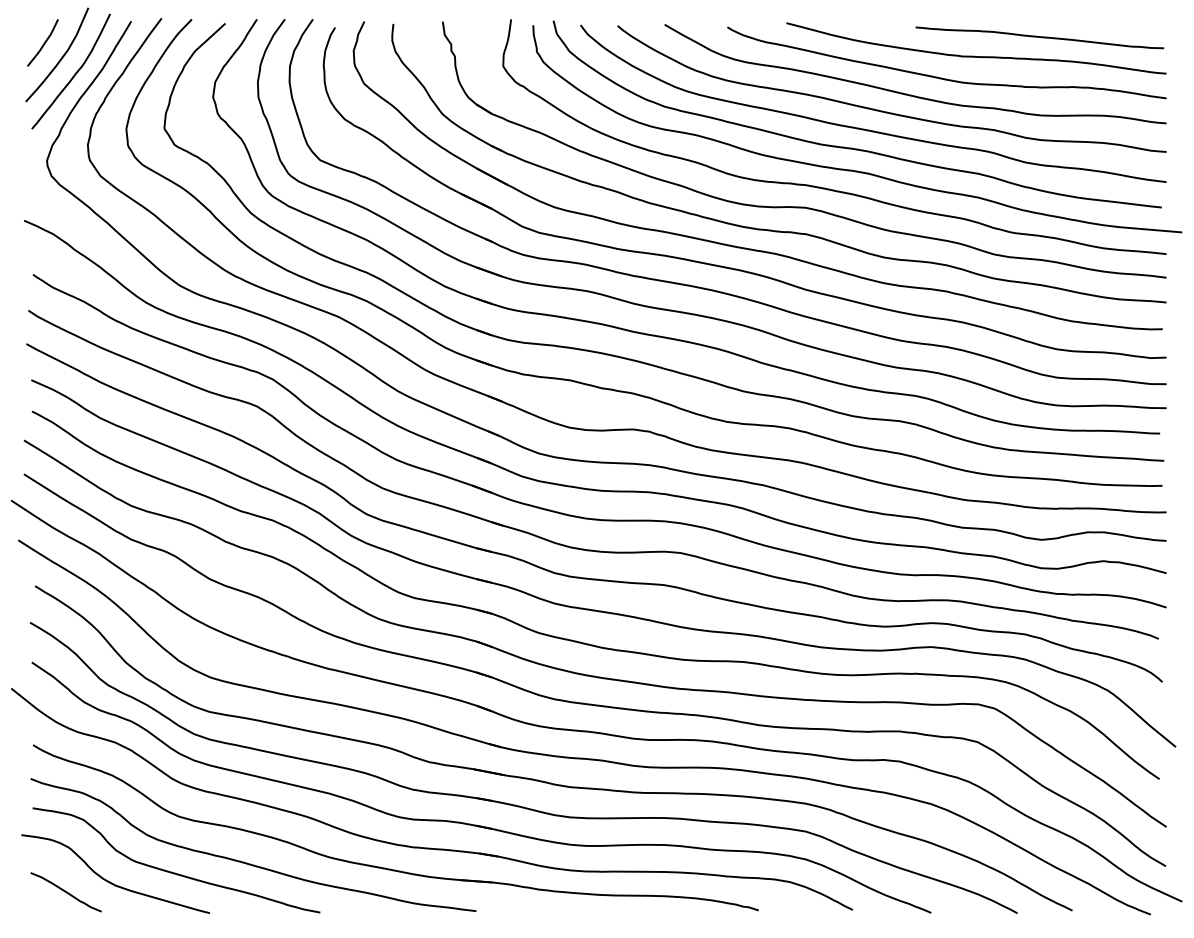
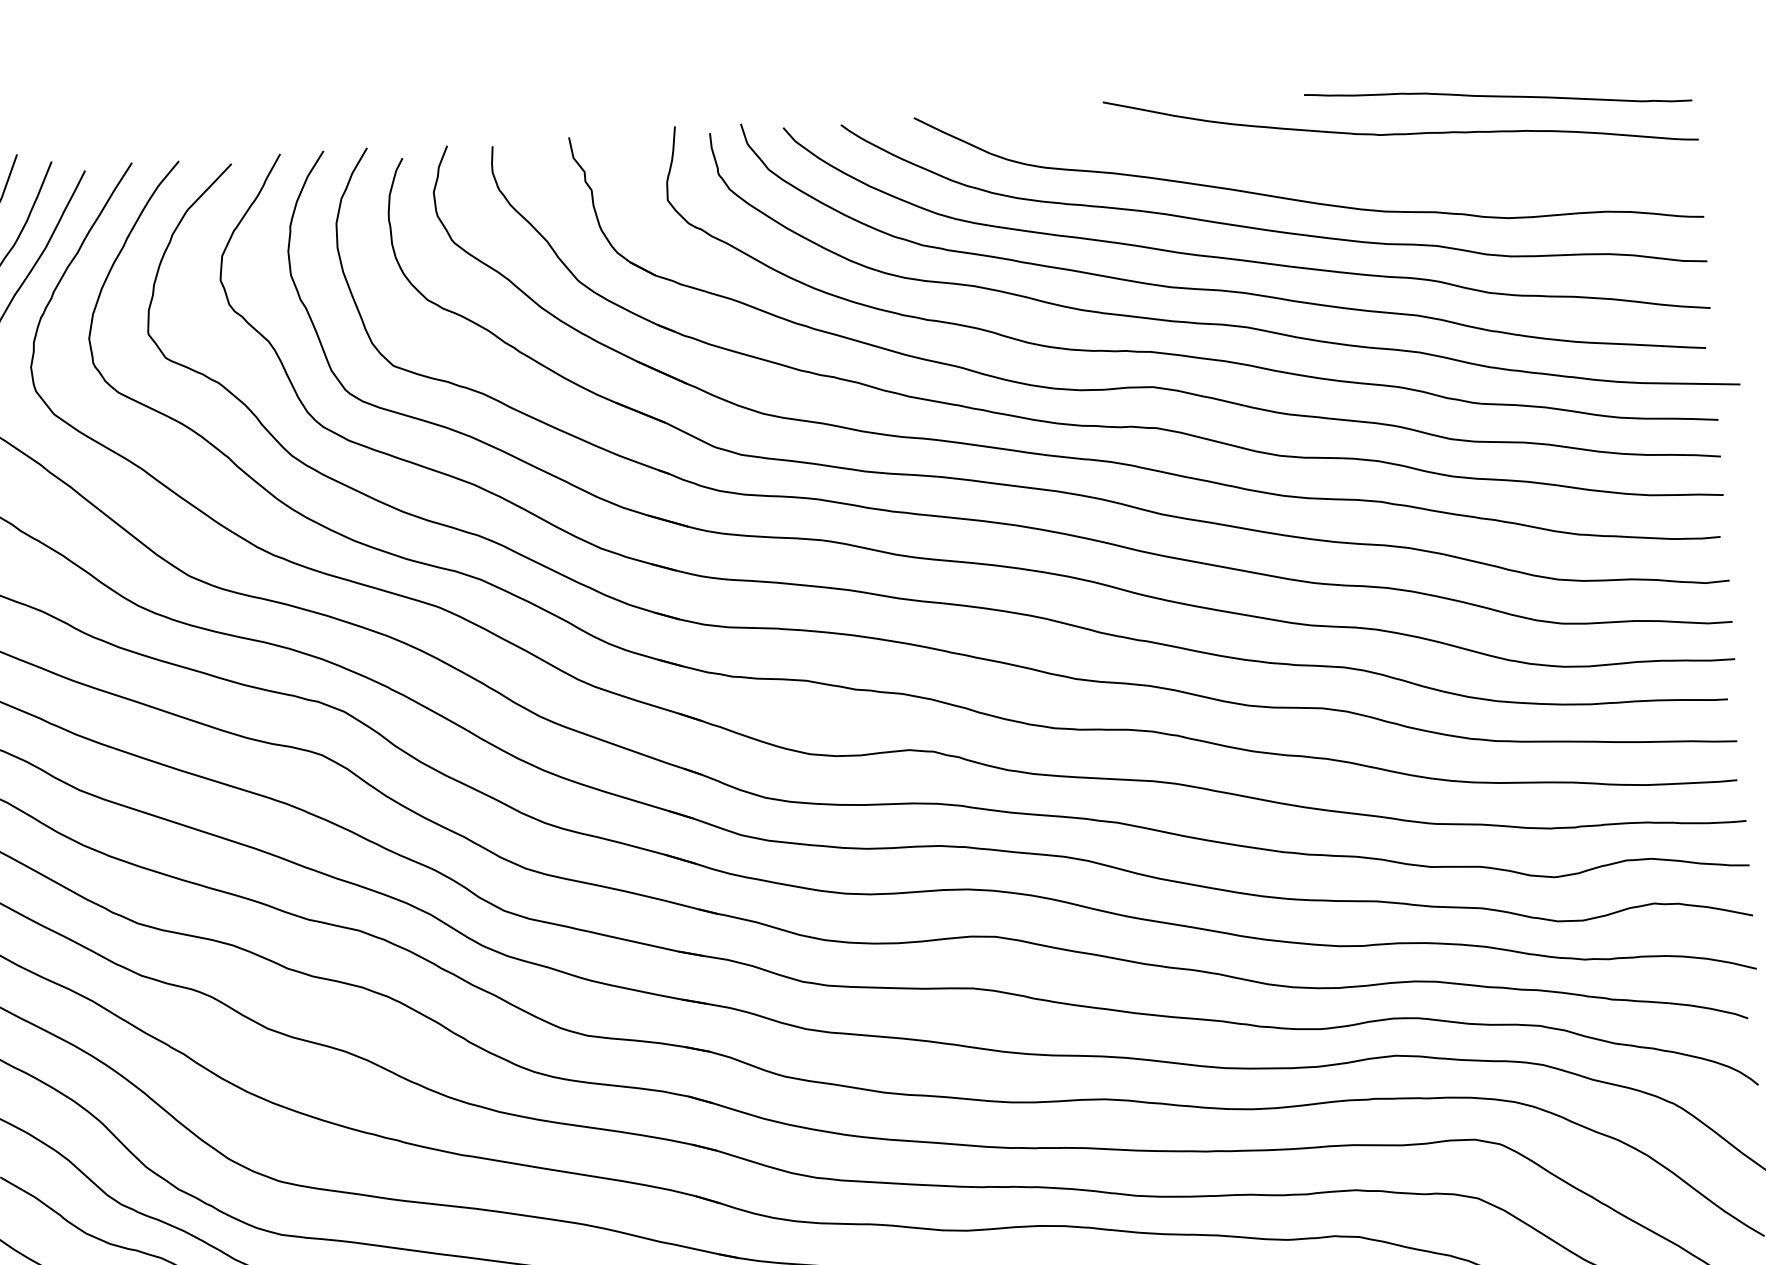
curve: (942, 77) -> (1351, 169), removed

